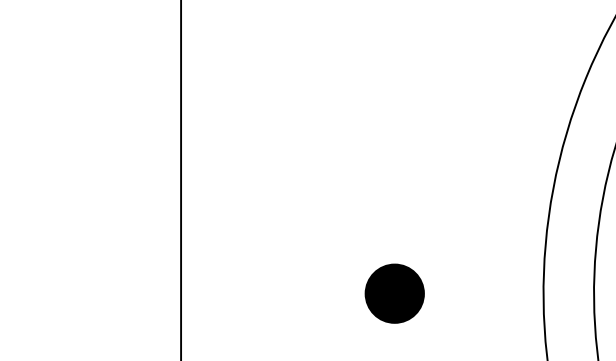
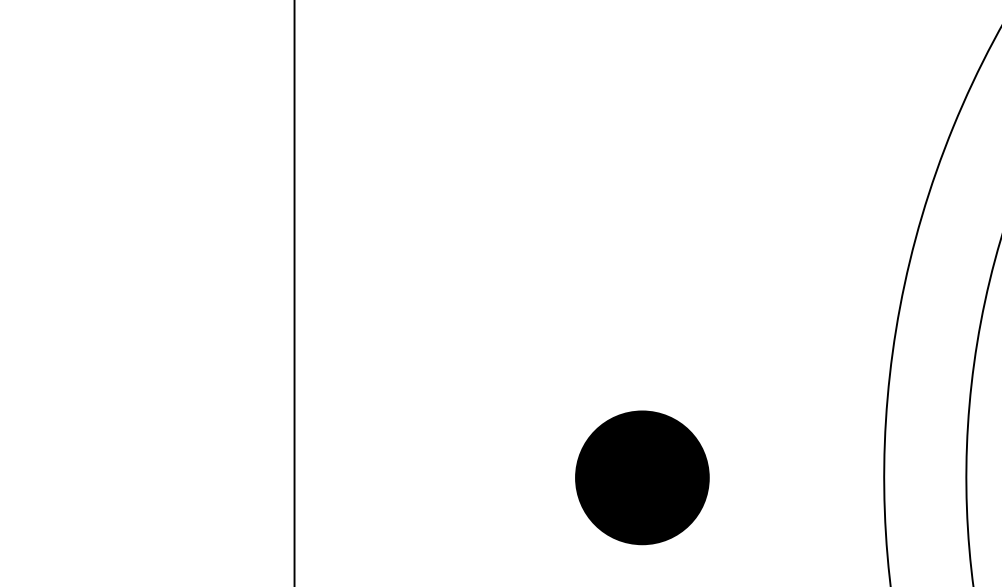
part: (394, 293) -> (641, 477), size x1.4

